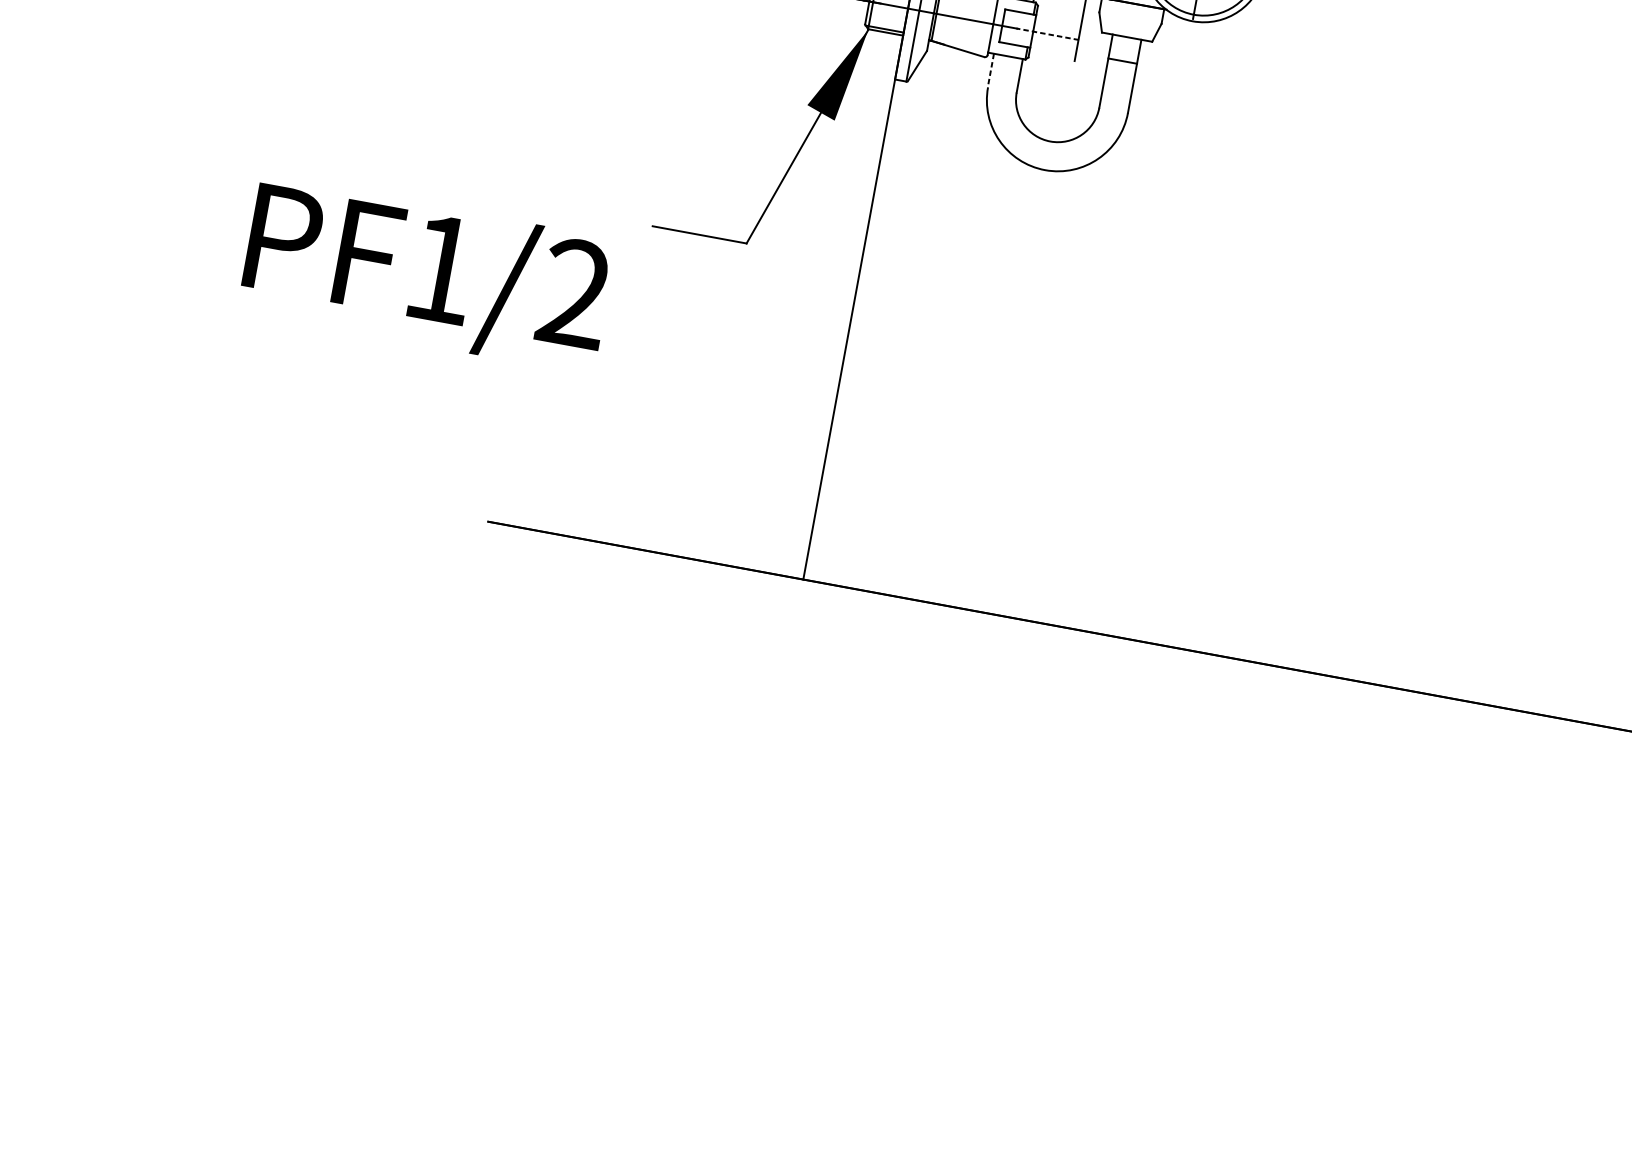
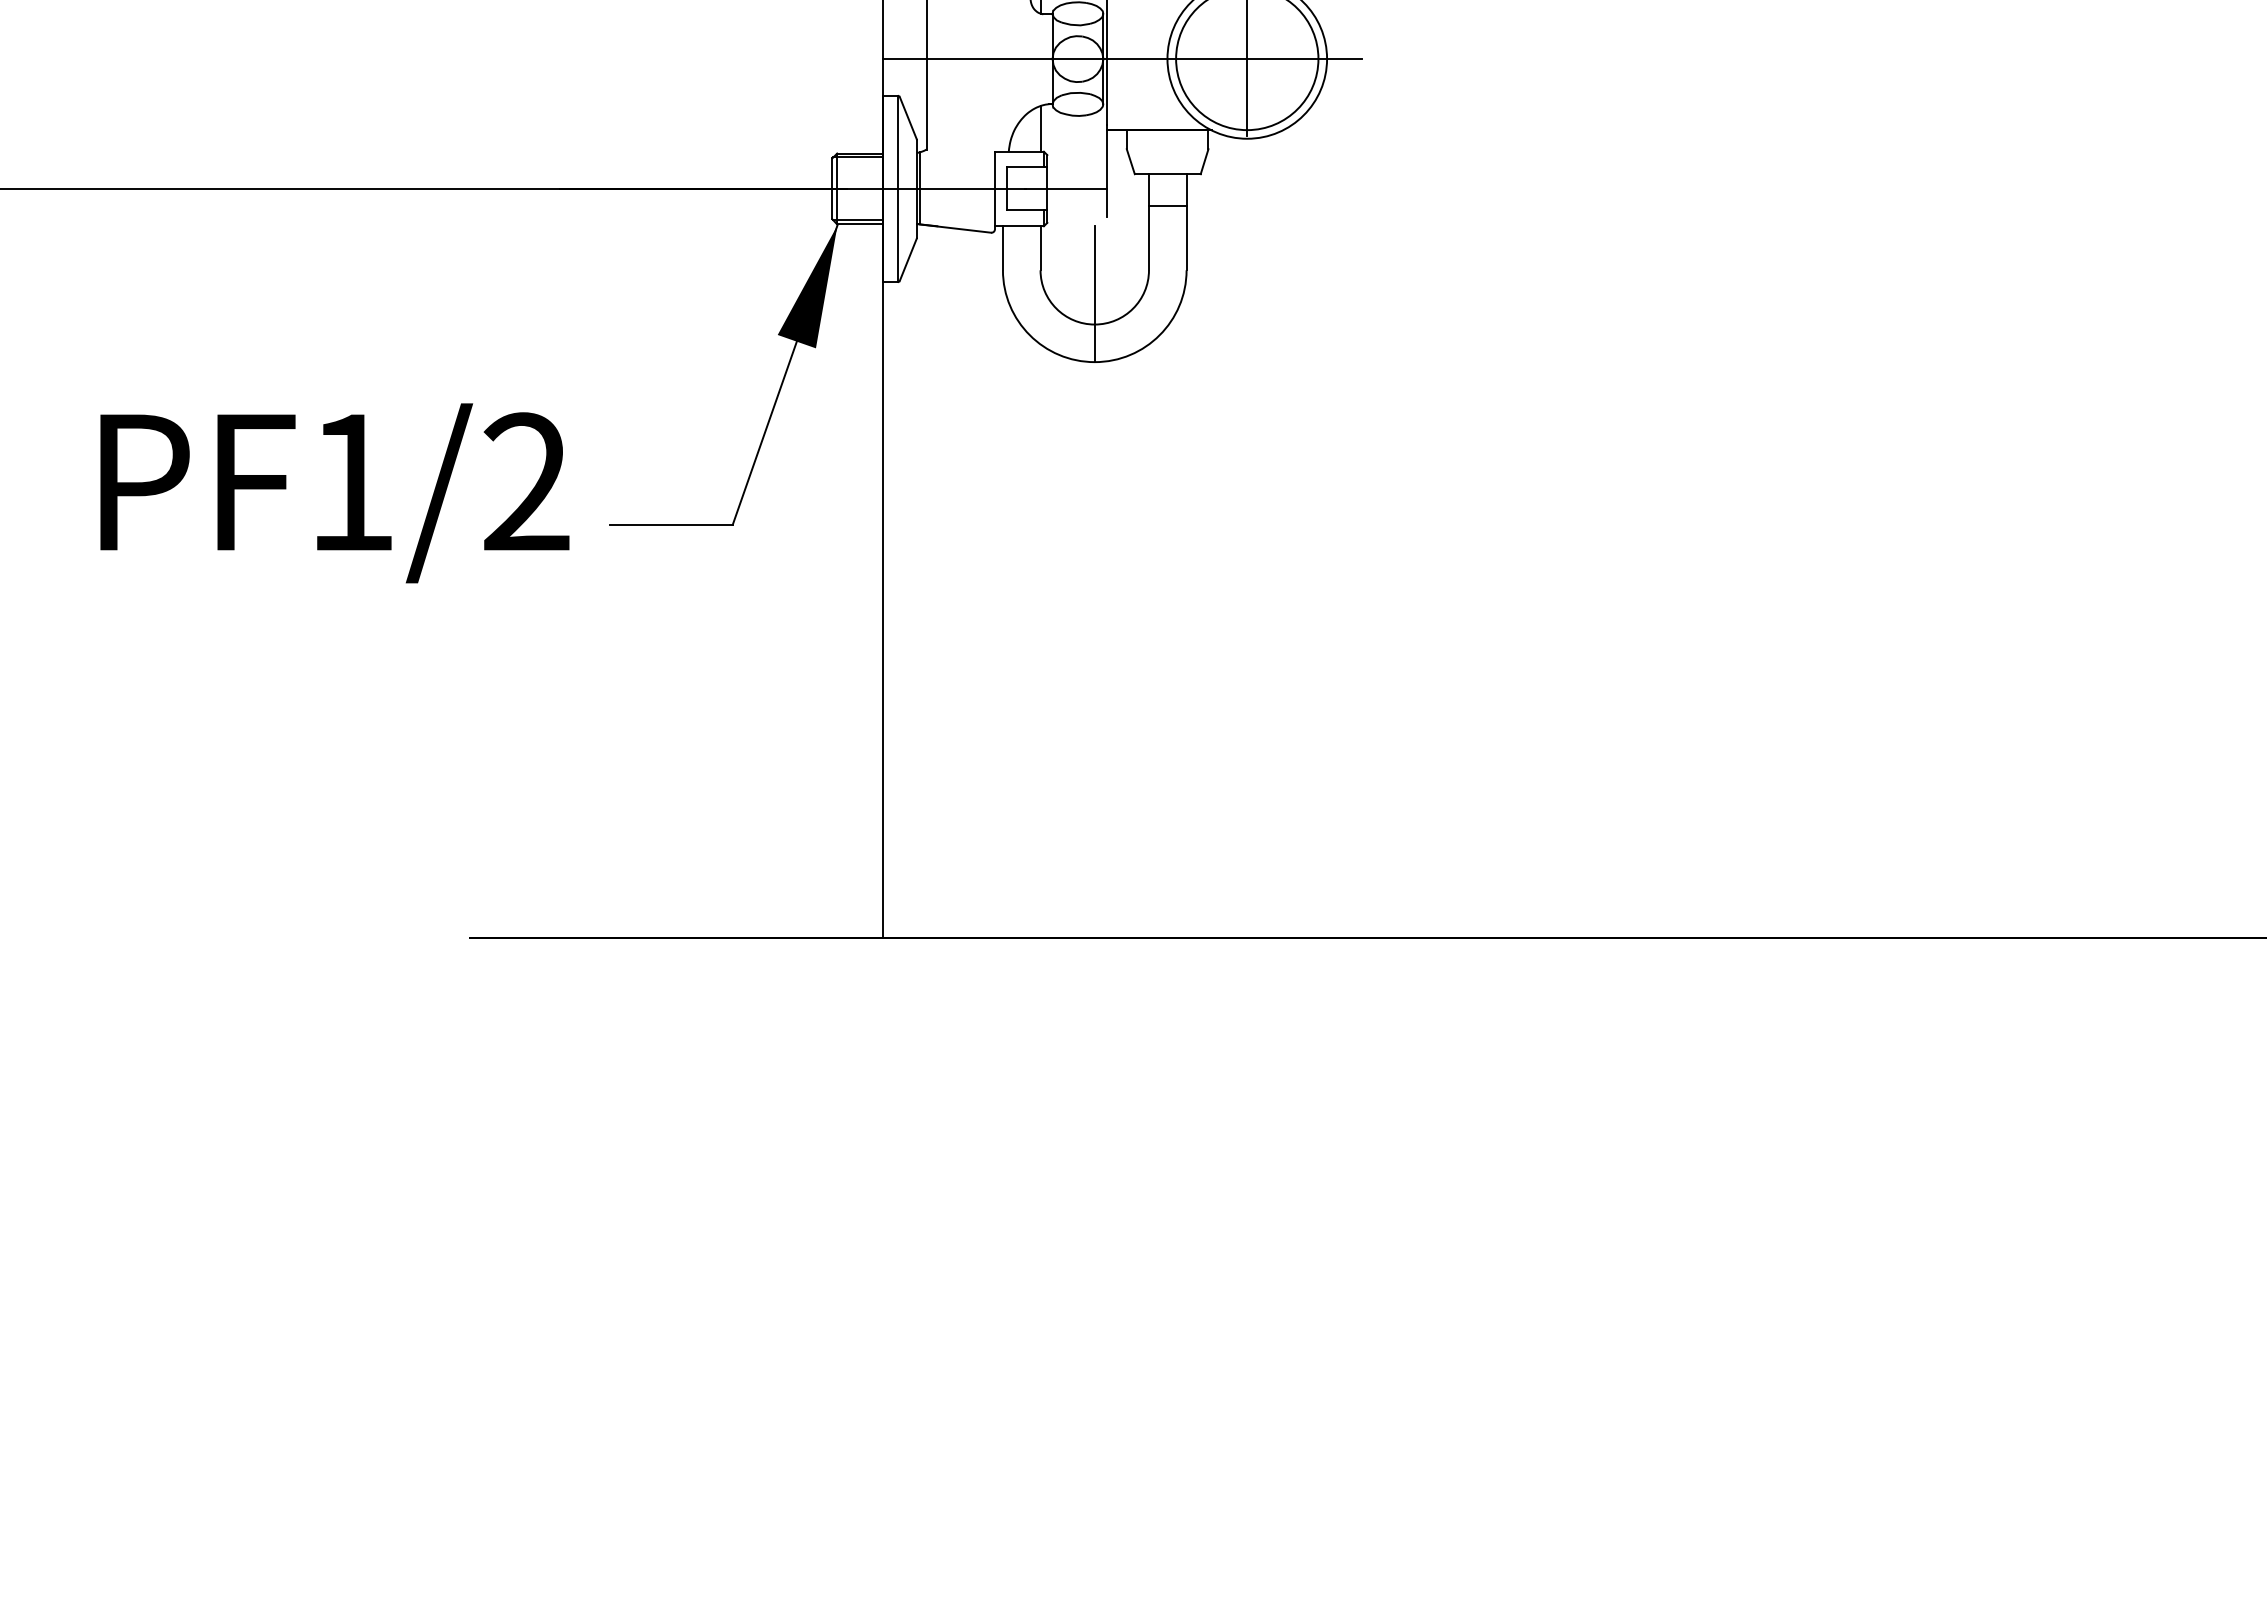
line: (1047, 33) -> (1065, 188), dashed -> solid
line: (990, 70) -> (1002, 248), dashed -> solid
line: (1054, 118) -> (1094, 294), added
text: (427, 275) -> (334, 493), moved

